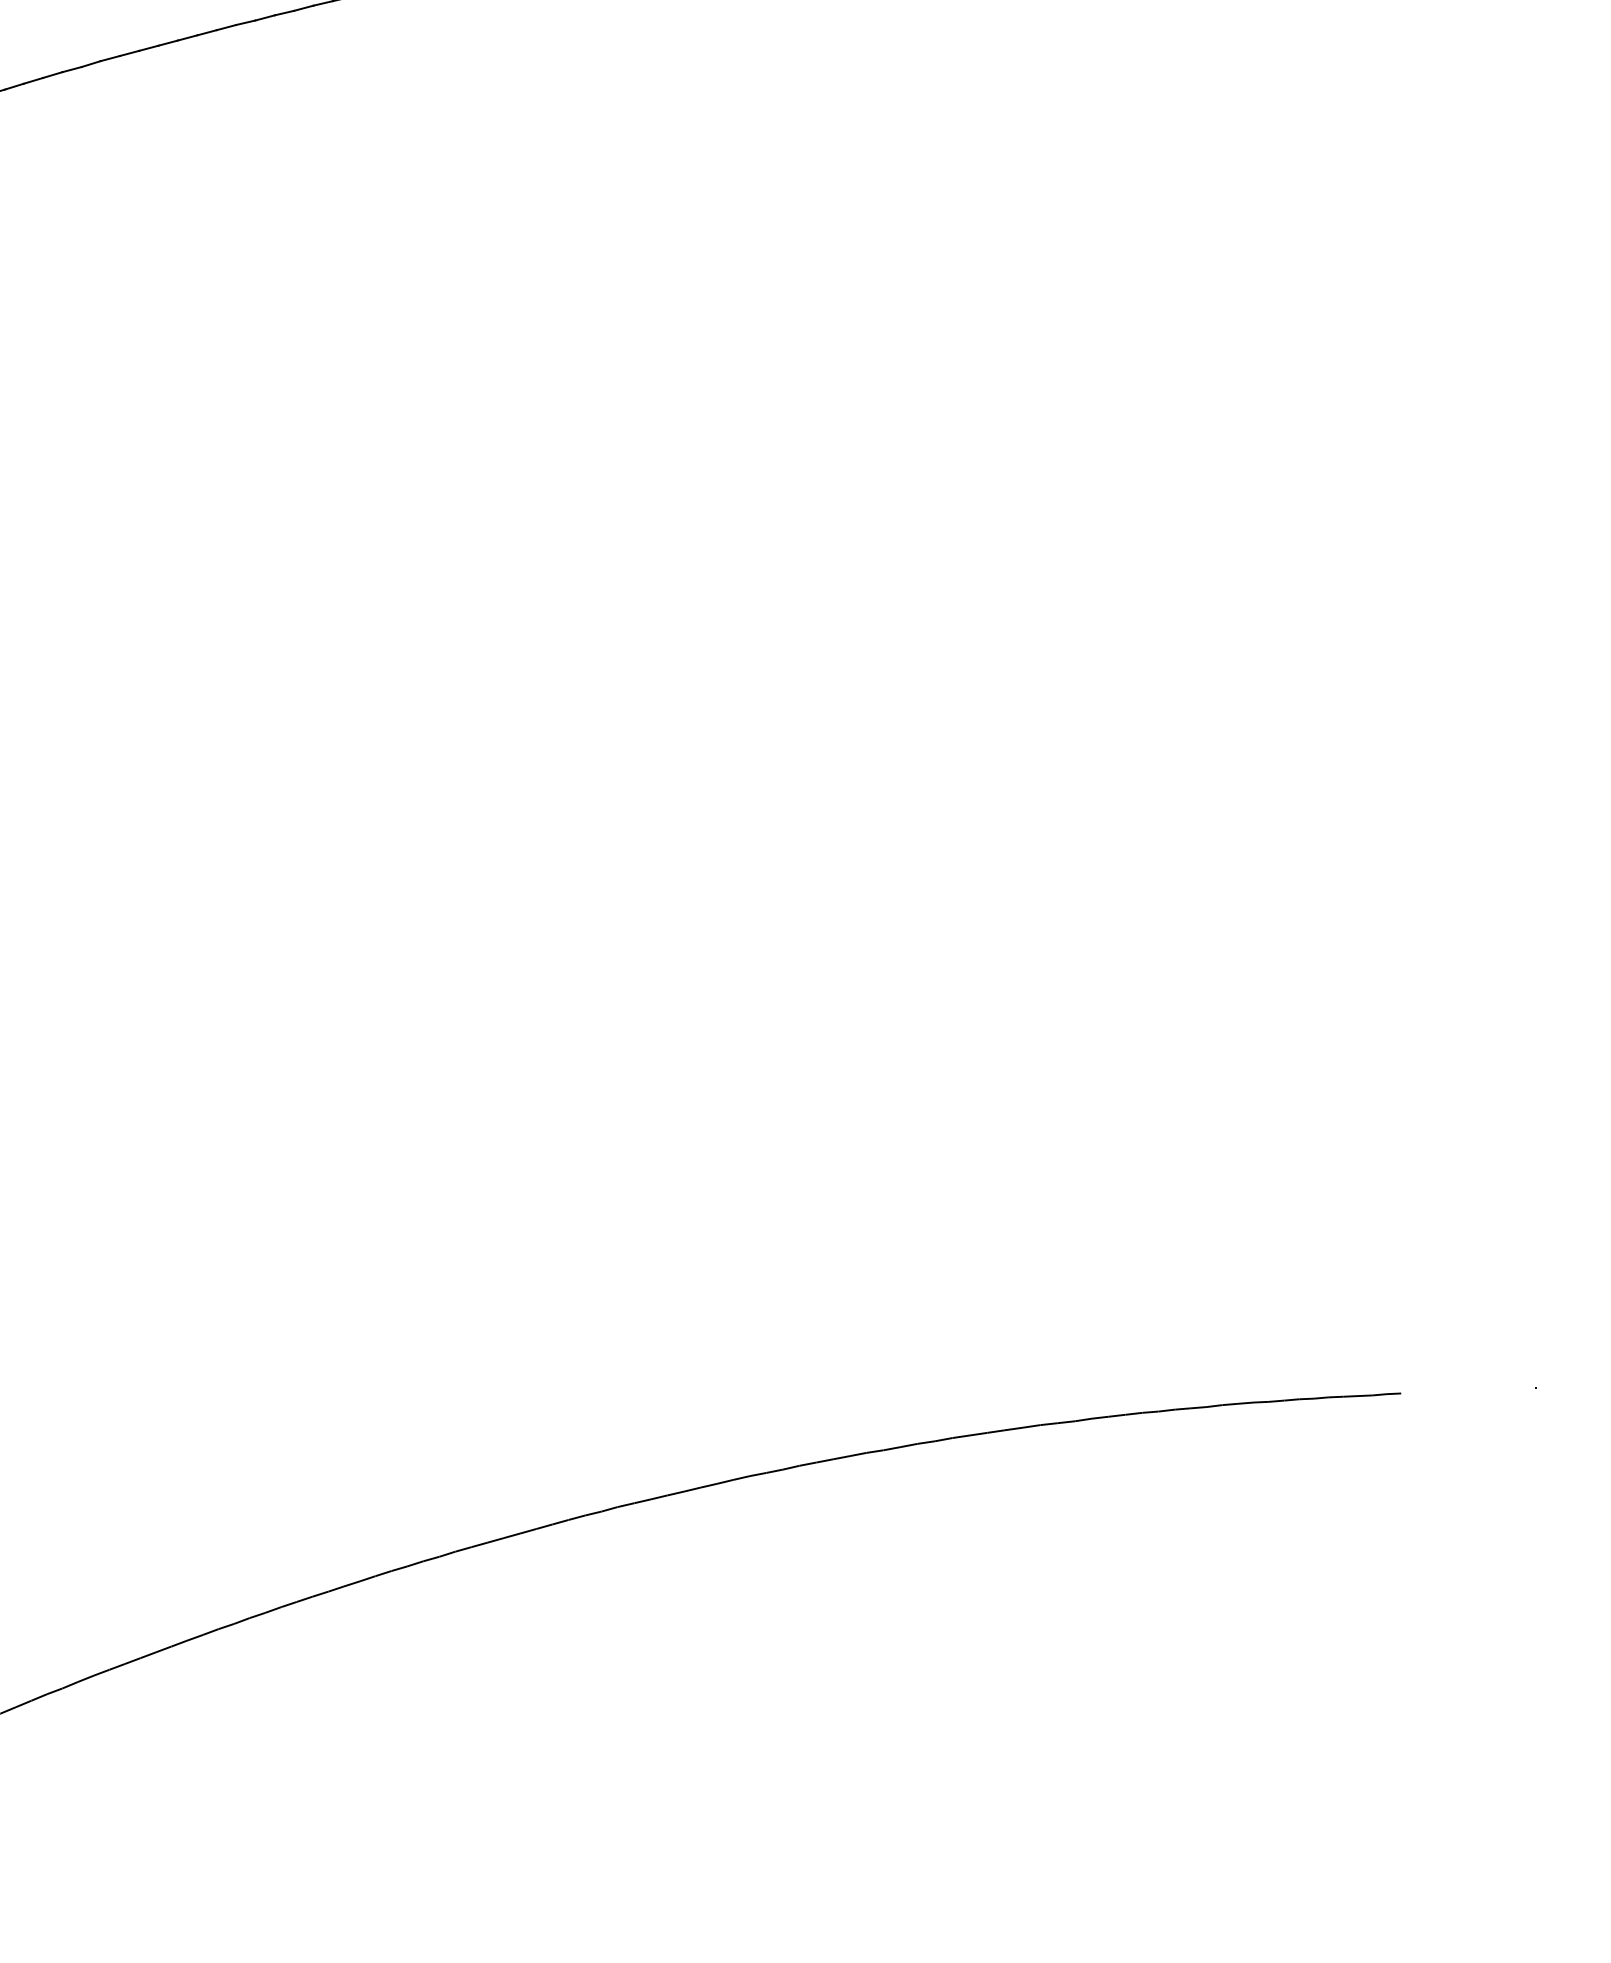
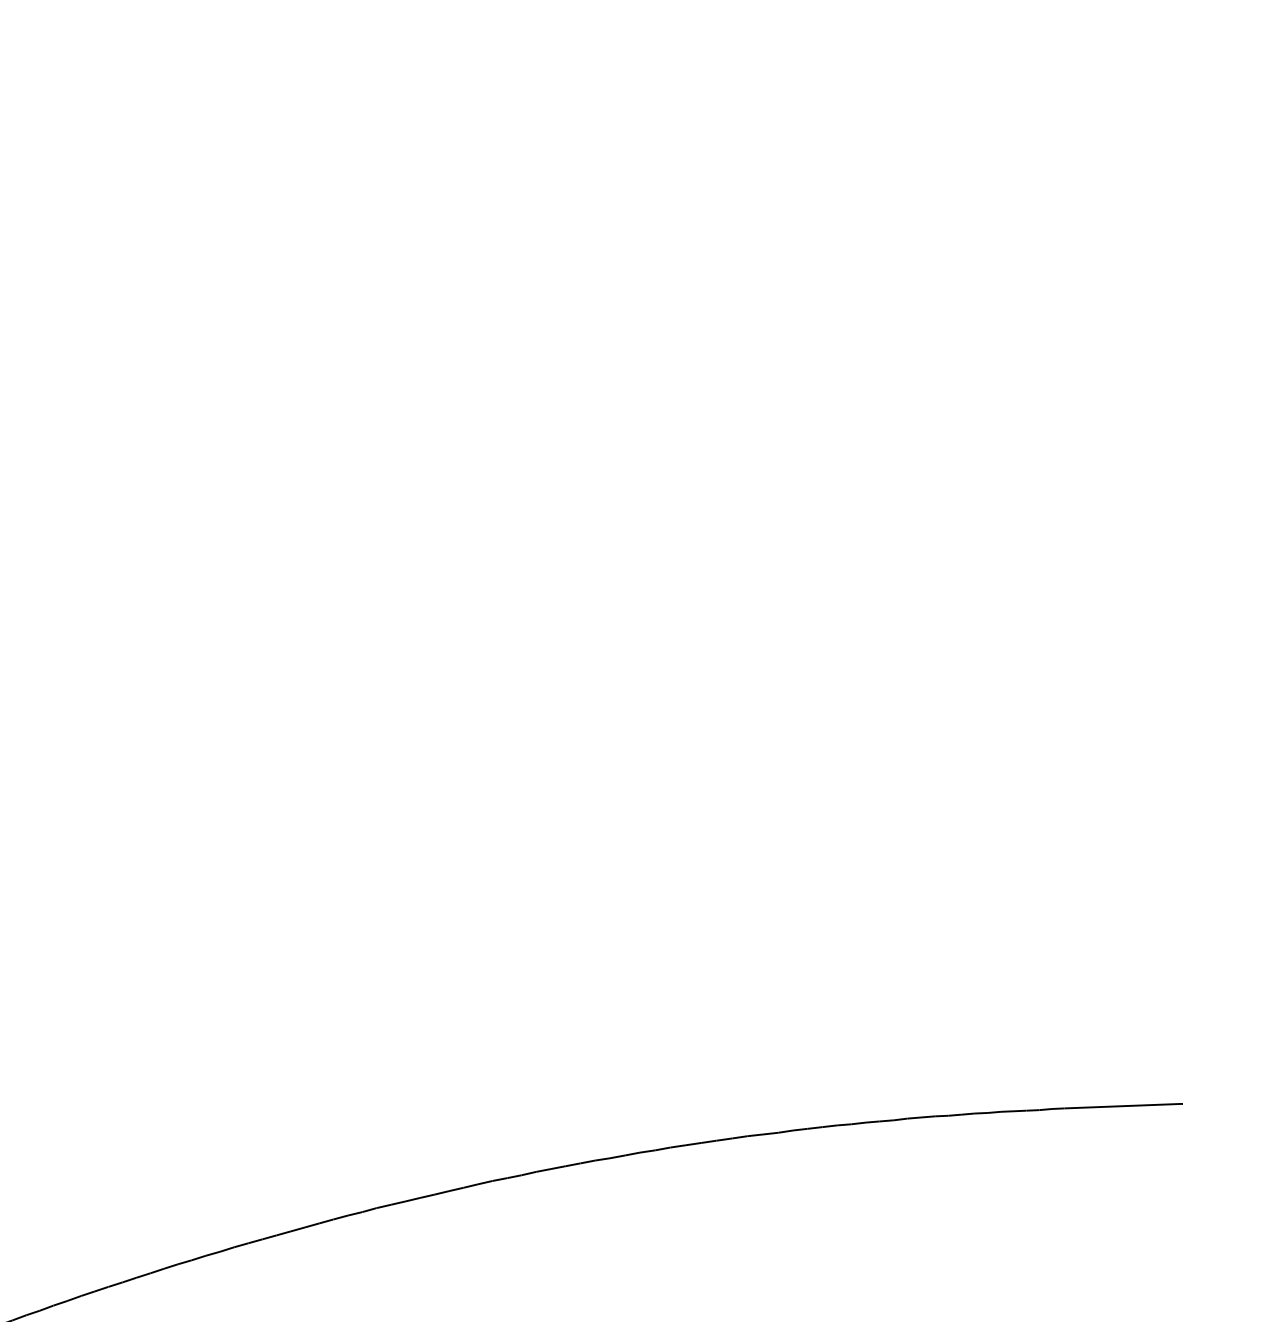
line: (1468, 1390) -> (1123, 1105), added

